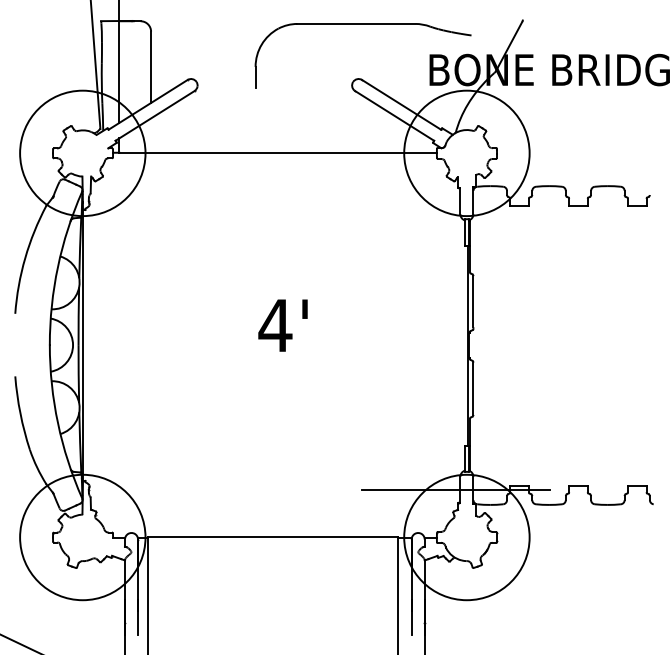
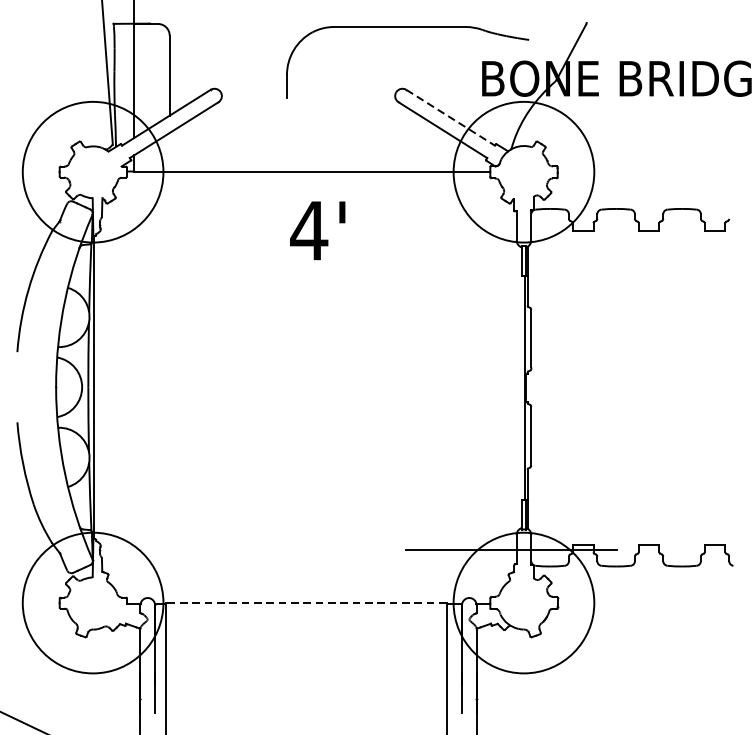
line: (401, 104) -> (450, 117), solid -> dashed
text: (282, 325) -> (317, 230), moved
line: (272, 537) -> (305, 603), solid -> dashed

